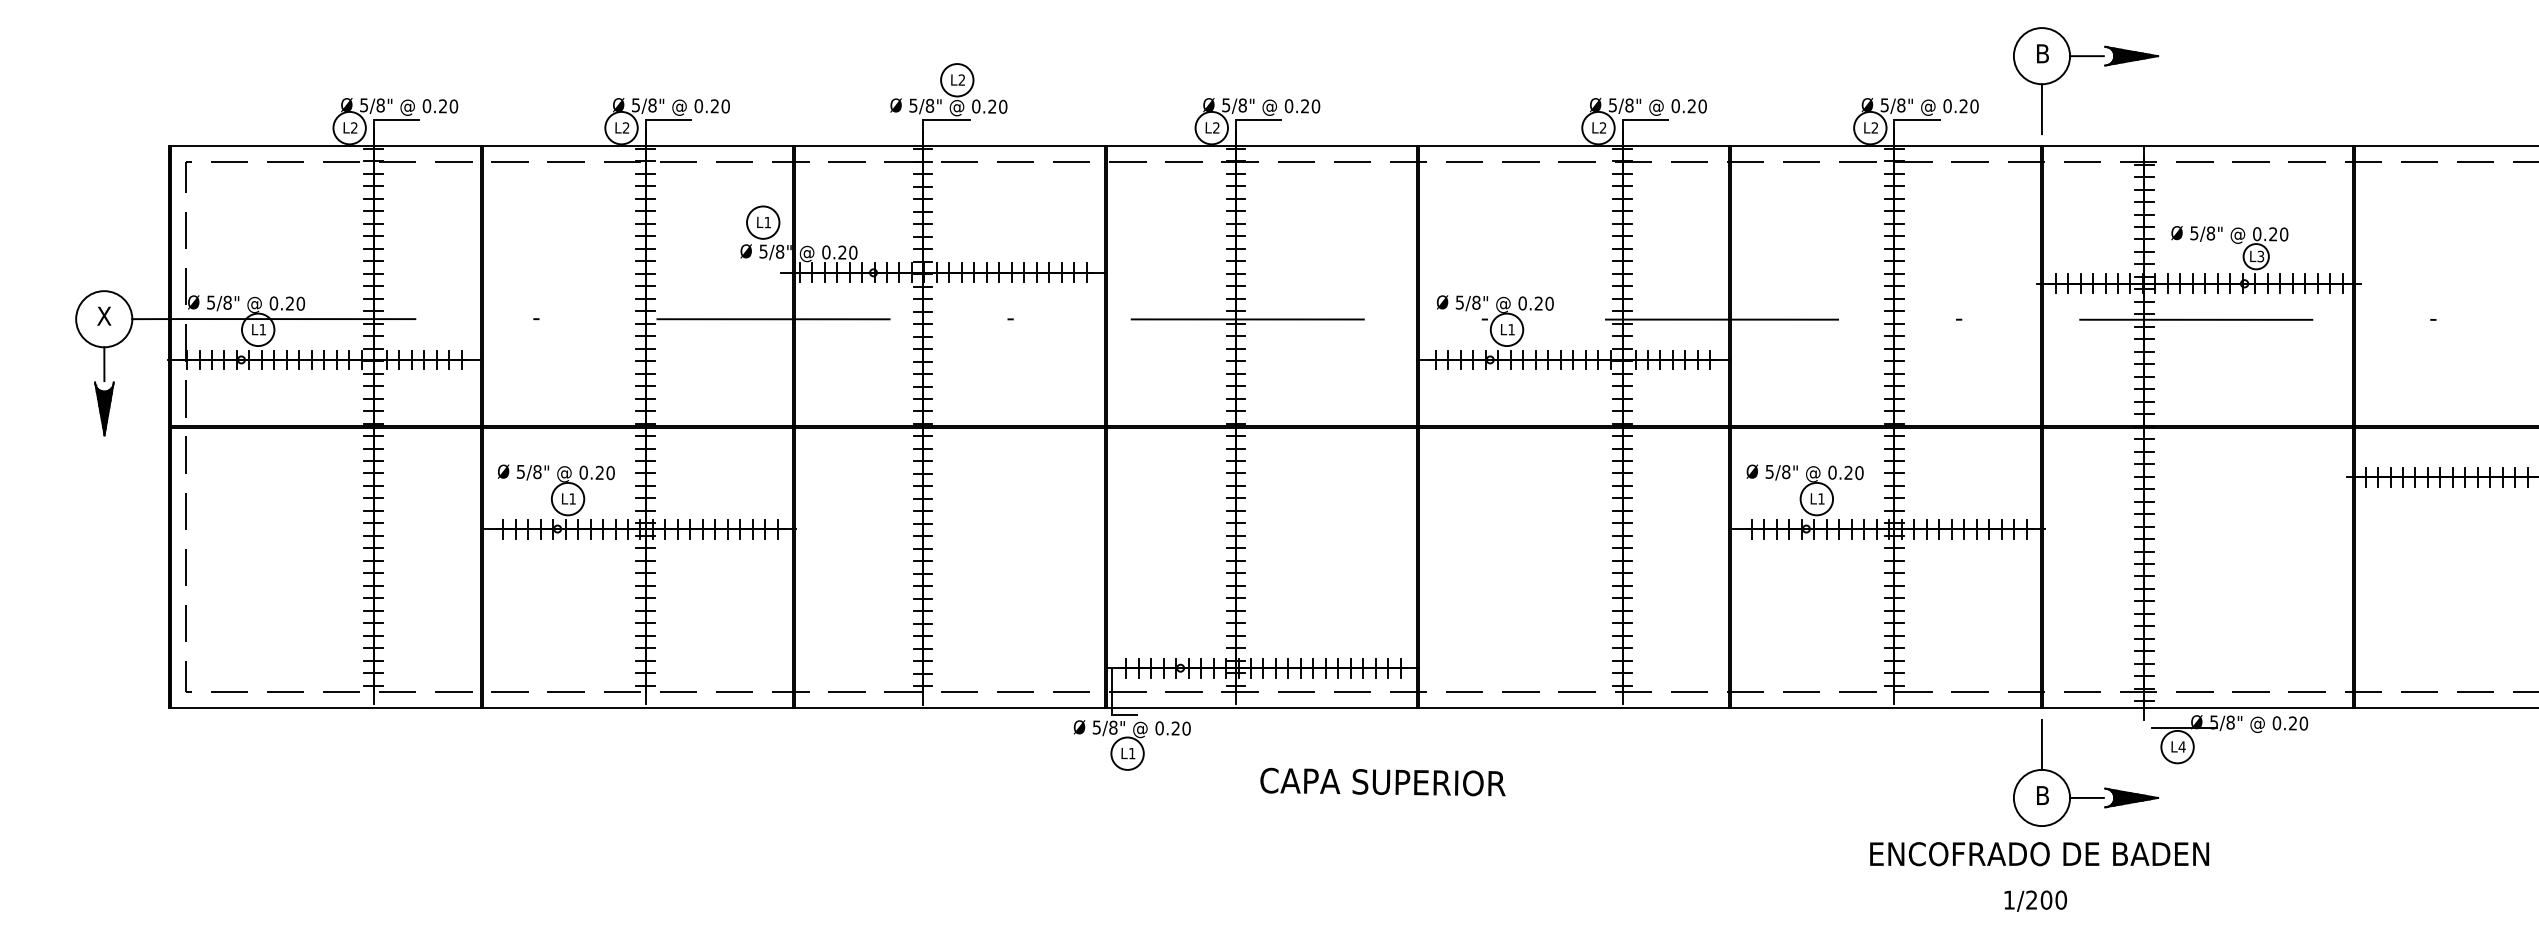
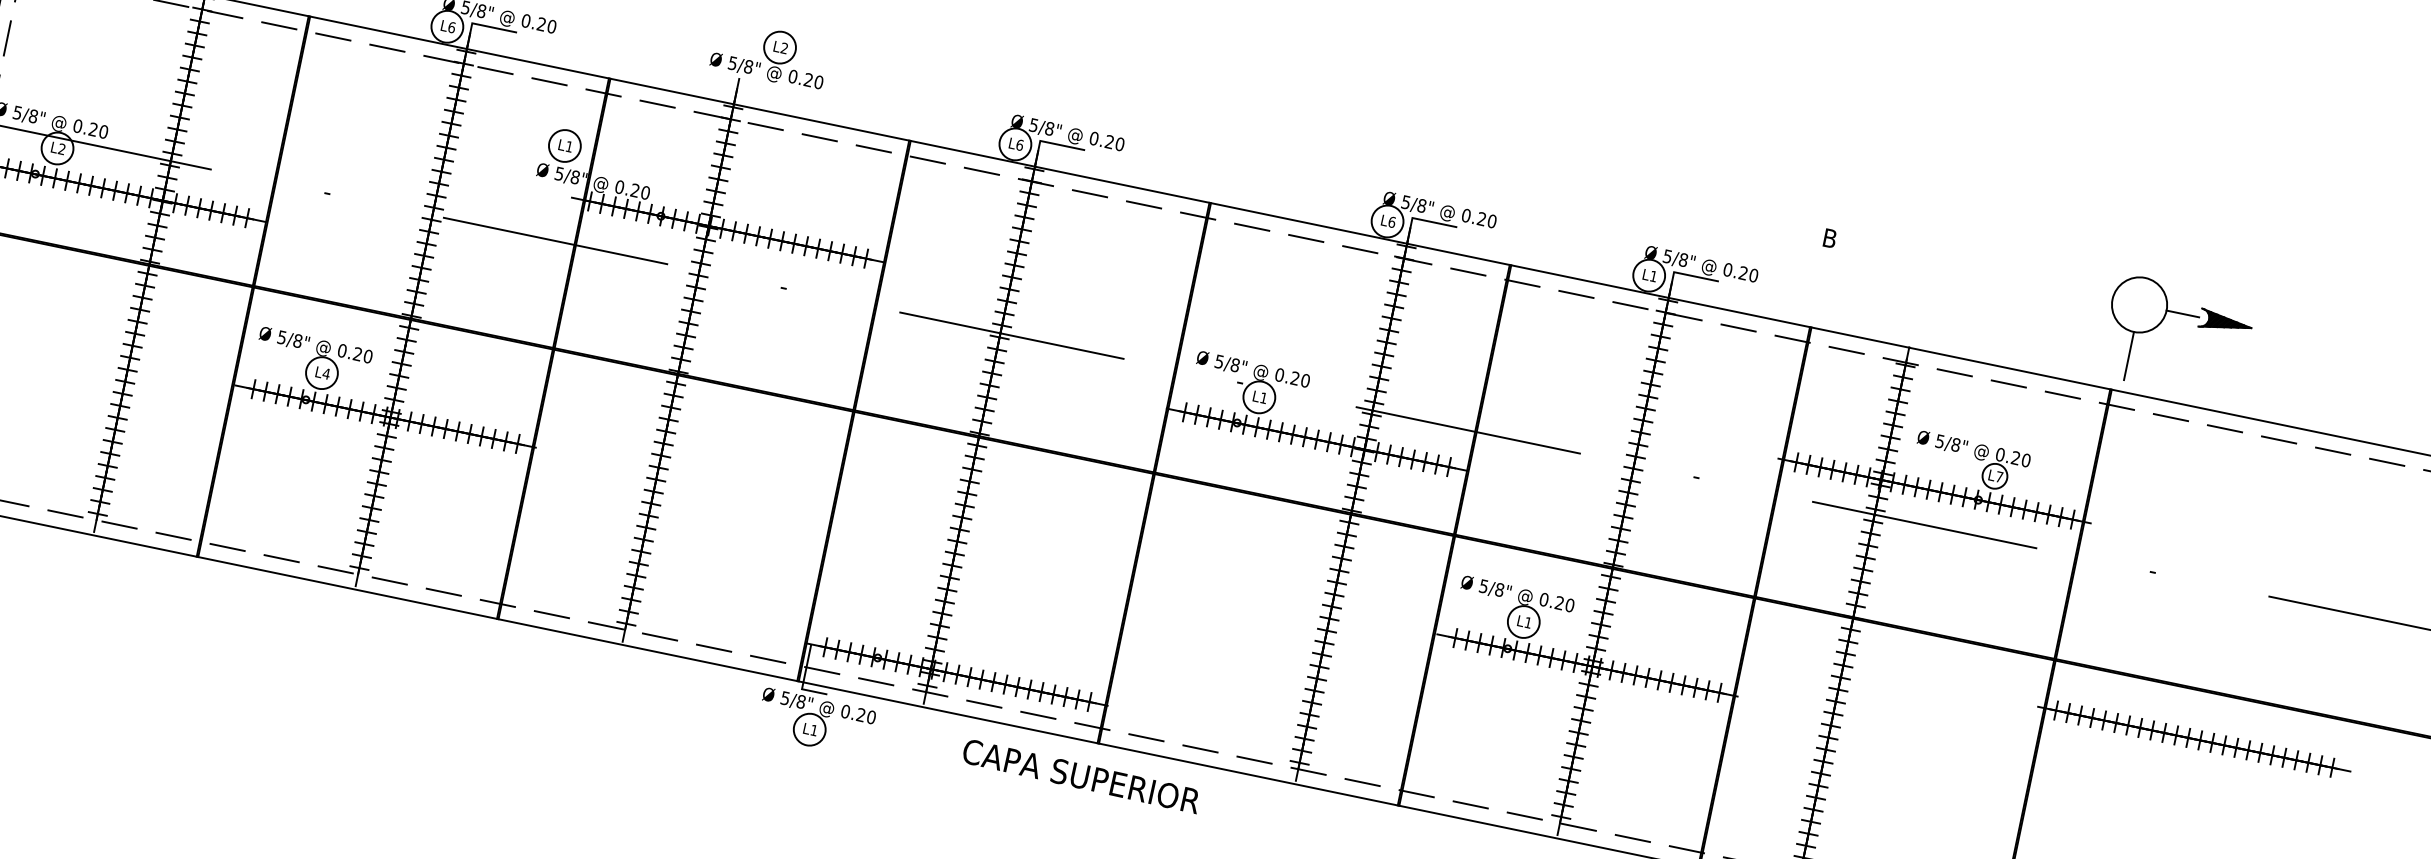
part: (2067, 70) -> (2161, 323), moved
line: (946, 119) -> (761, 83), removed
text: (625, 127) -> (451, 26), L2 -> L6
text: (1216, 127) -> (1020, 144), L2 -> L6
text: (1602, 127) -> (1391, 221), L2 -> L6
text: (1874, 127) -> (1653, 275), L2 -> L1
text: (2260, 256) -> (1999, 476), L3 -> L7
text: (262, 329) -> (61, 149), L1 -> L2
text: (572, 498) -> (326, 373), L1 -> L4
text: (1382, 781) -> (1081, 775), moved

